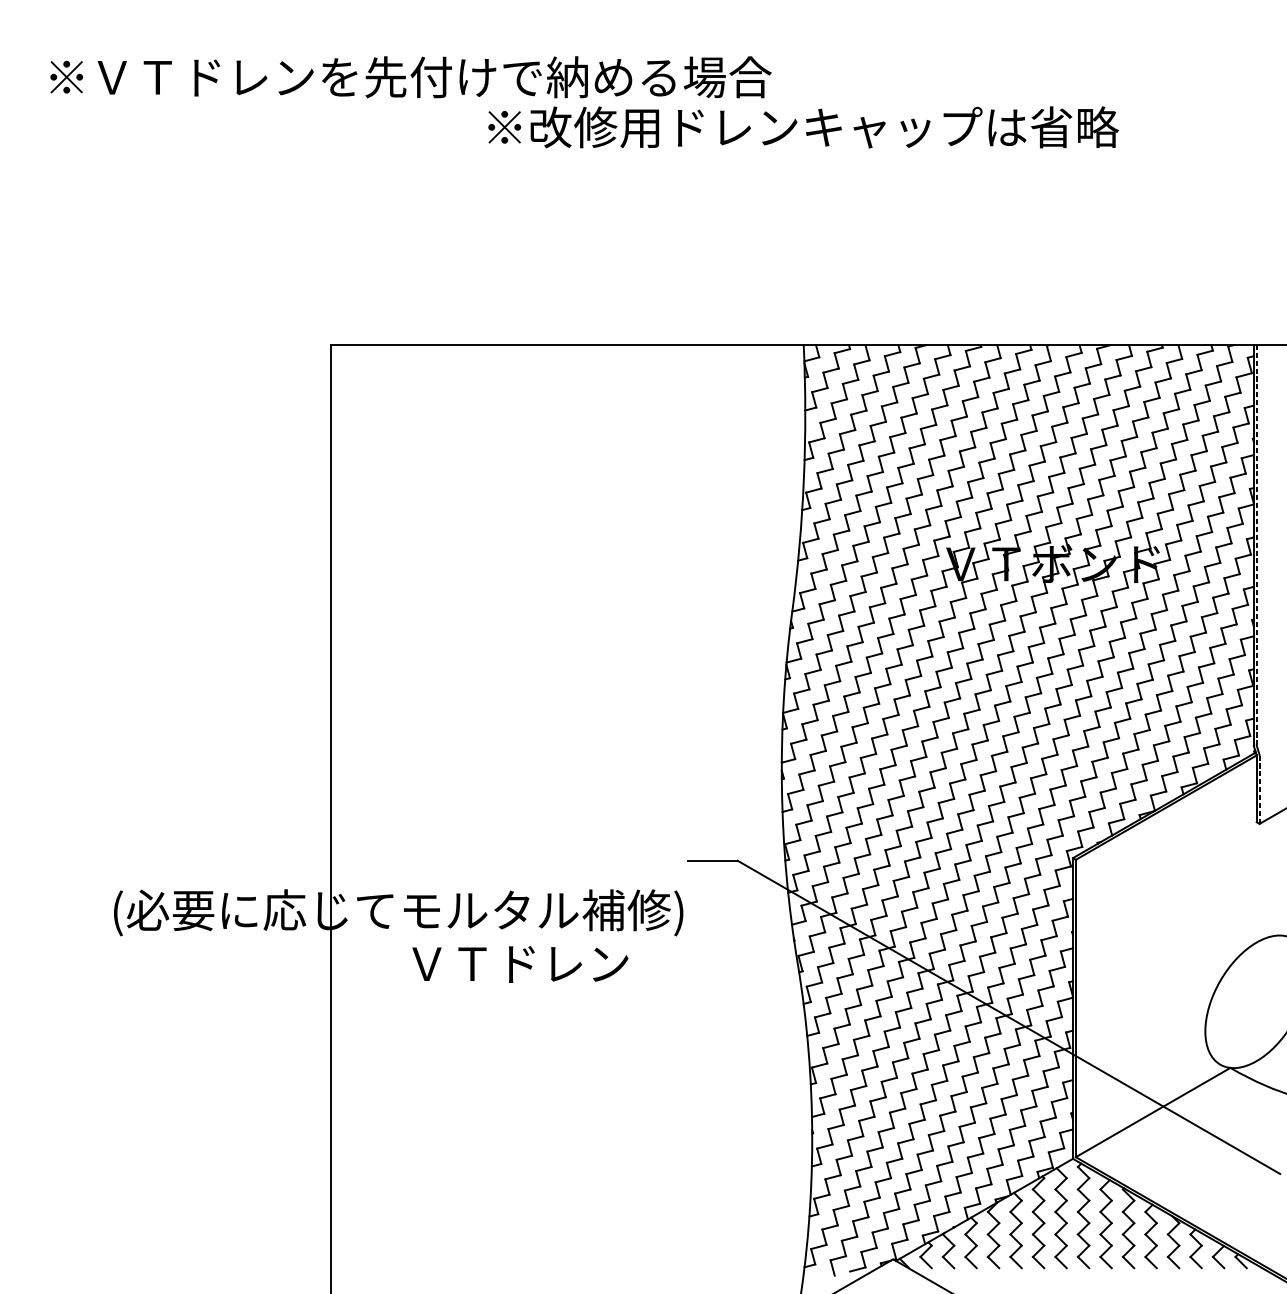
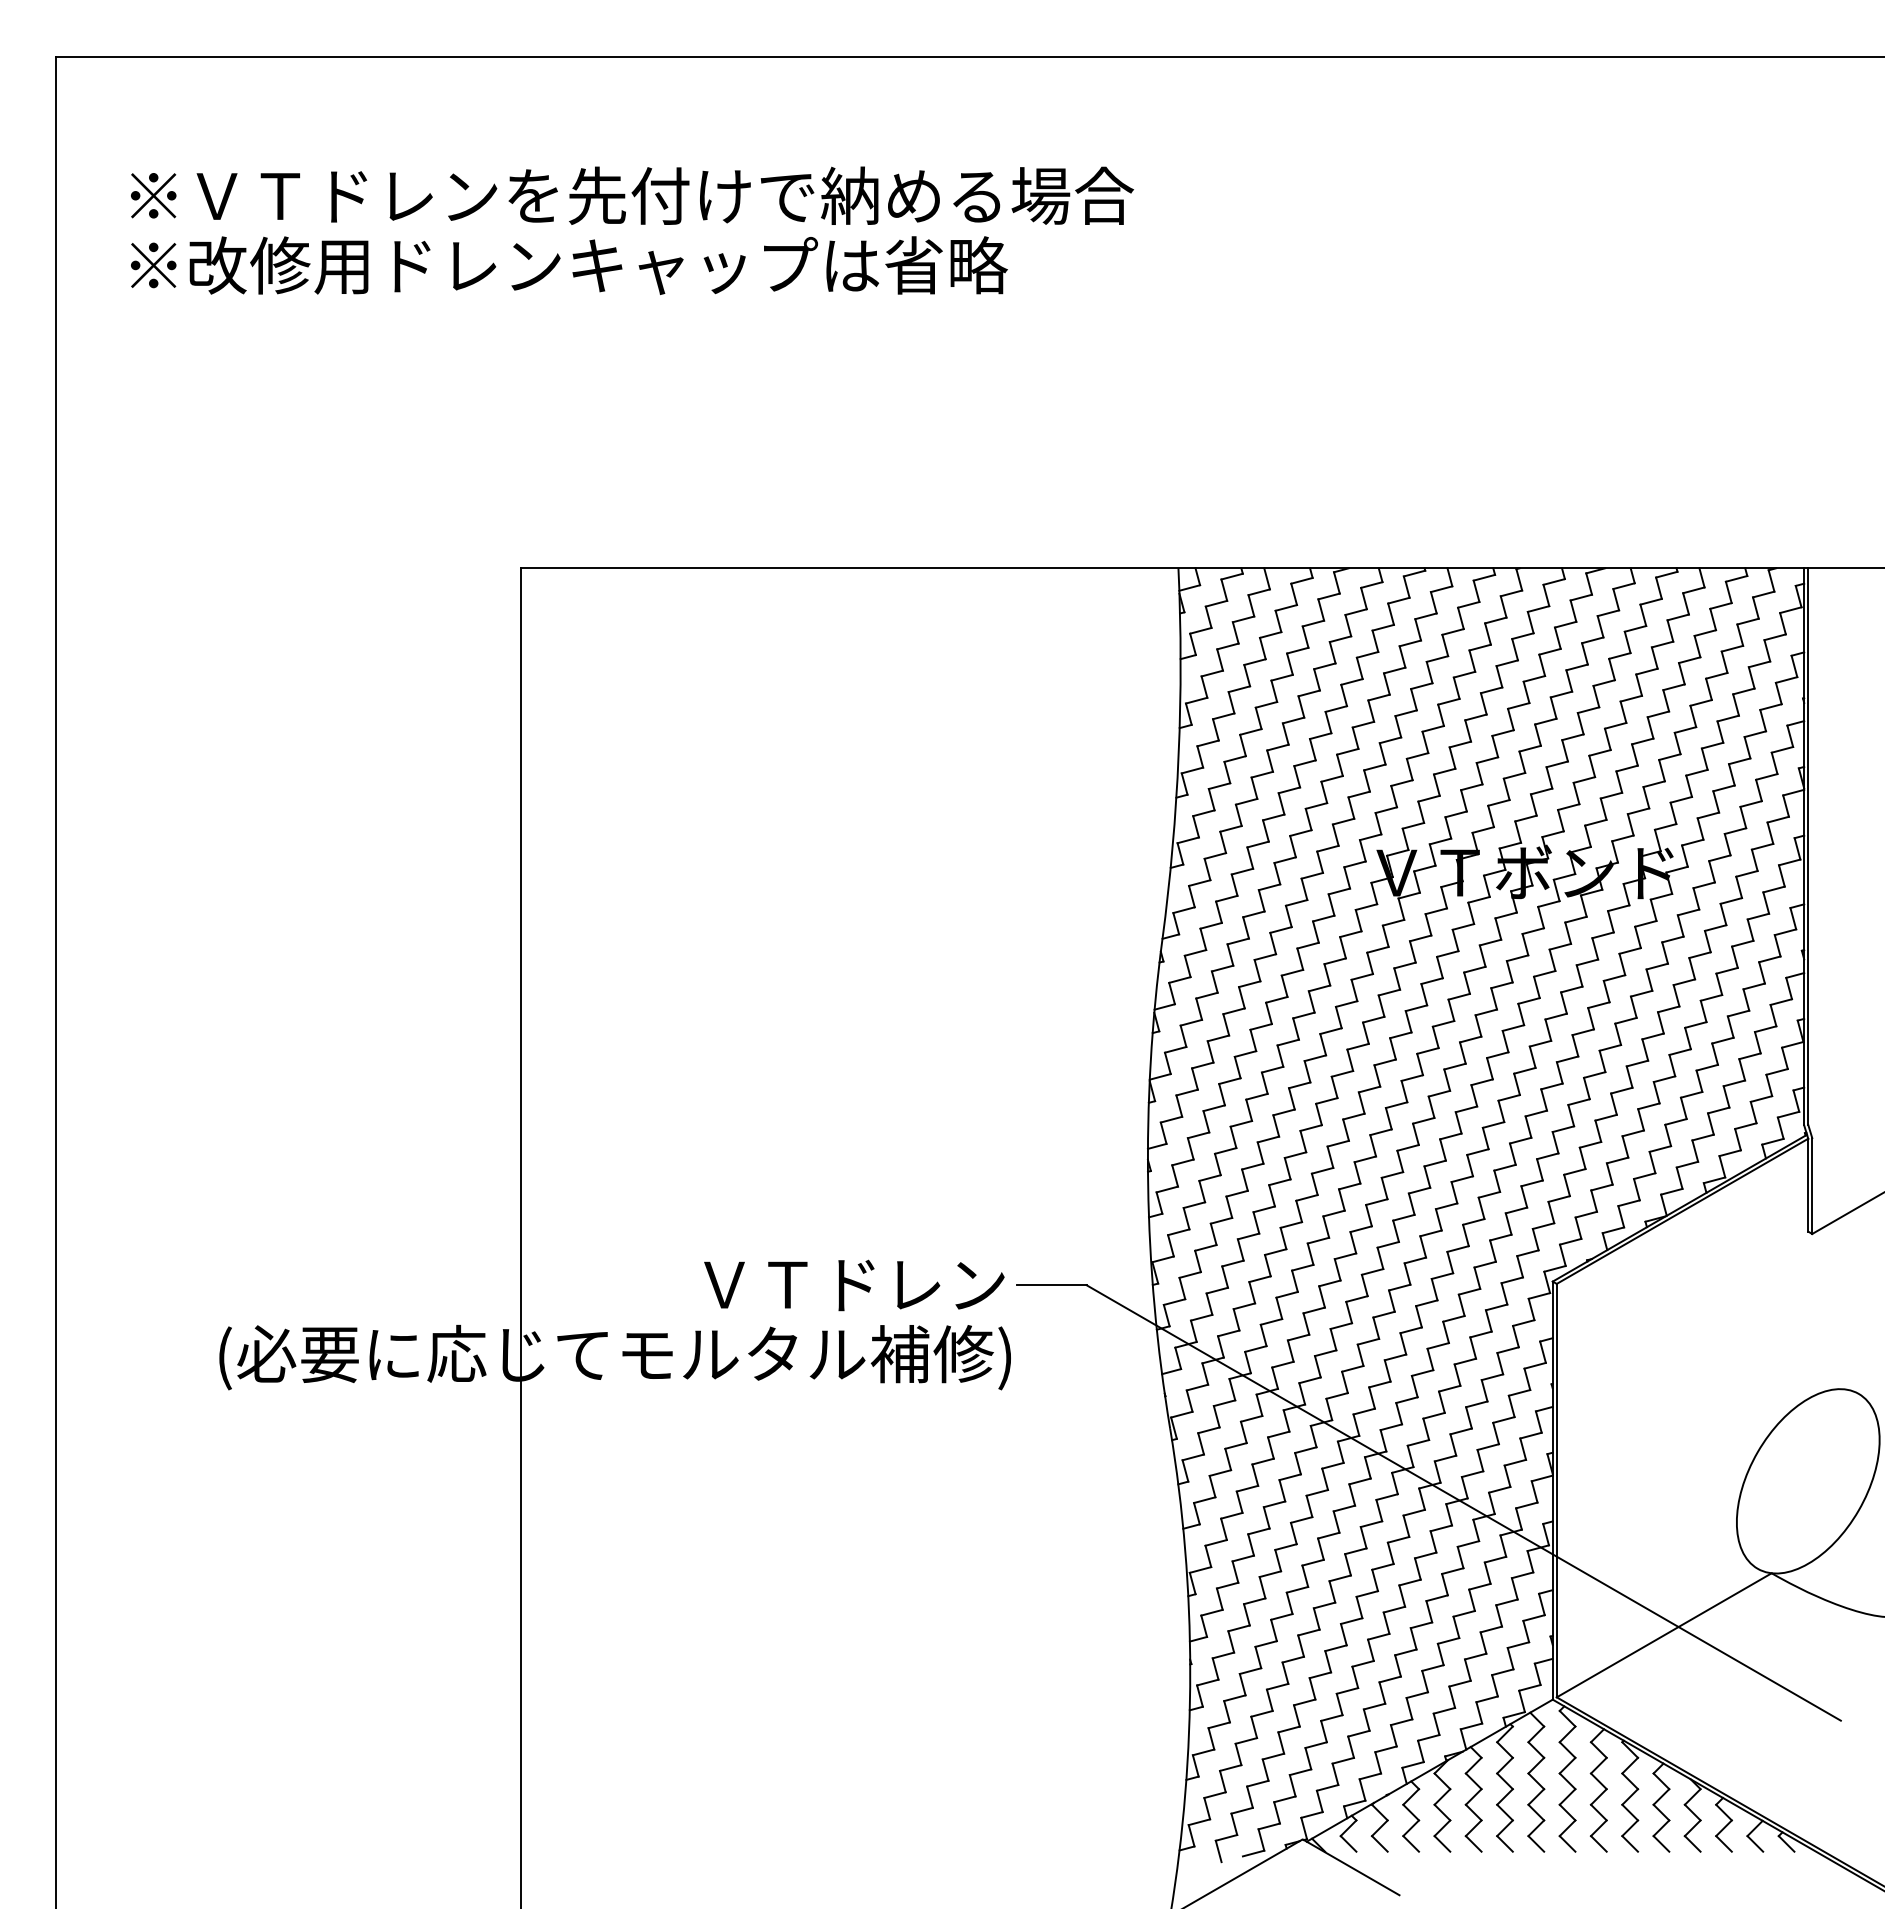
text: (803, 127) -> (569, 265), moved
line: (1256, 545) -> (1808, 846), dashed -> solid
line: (1259, 789) -> (1812, 1186), dashed -> solid
text: (520, 964) -> (854, 1285), moved

